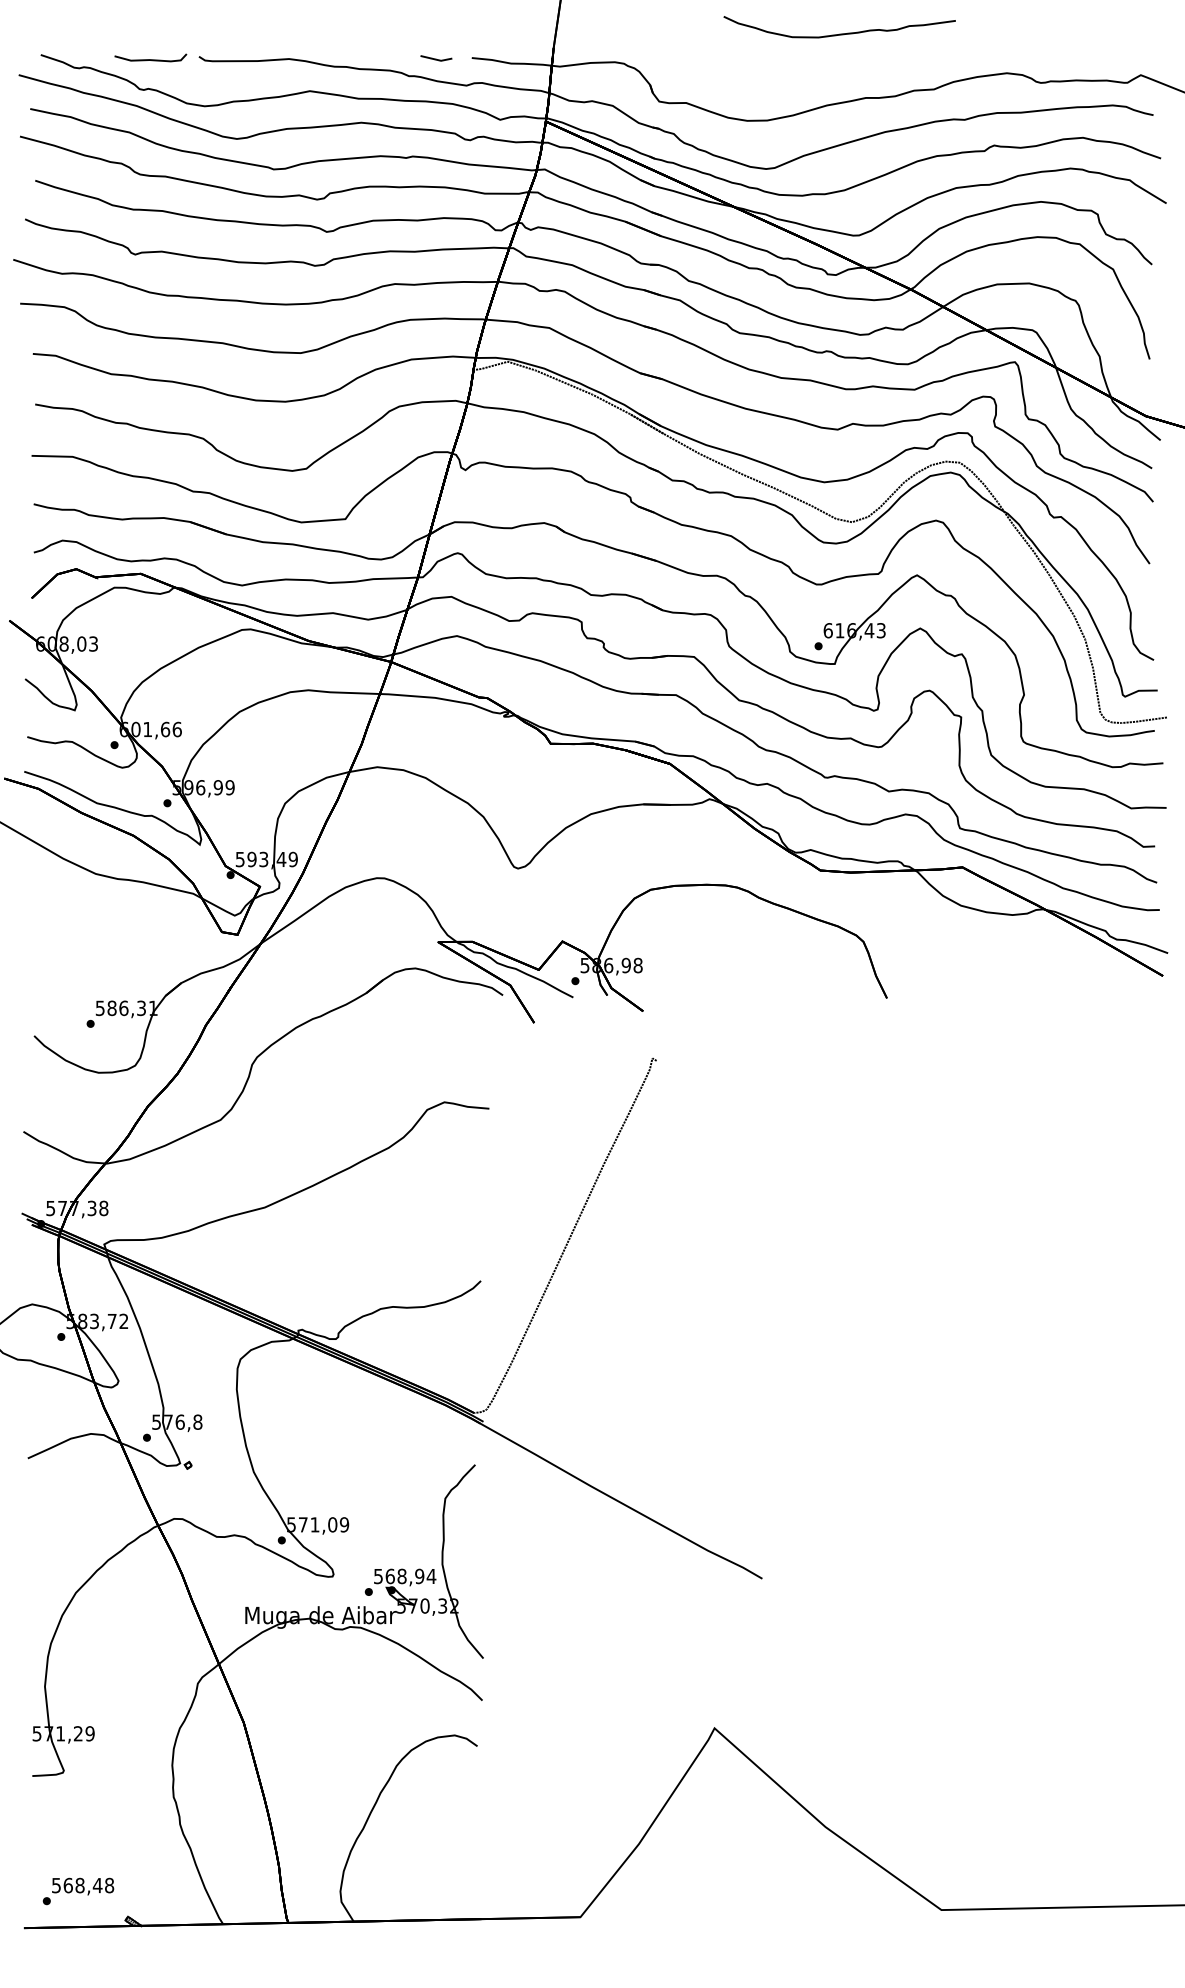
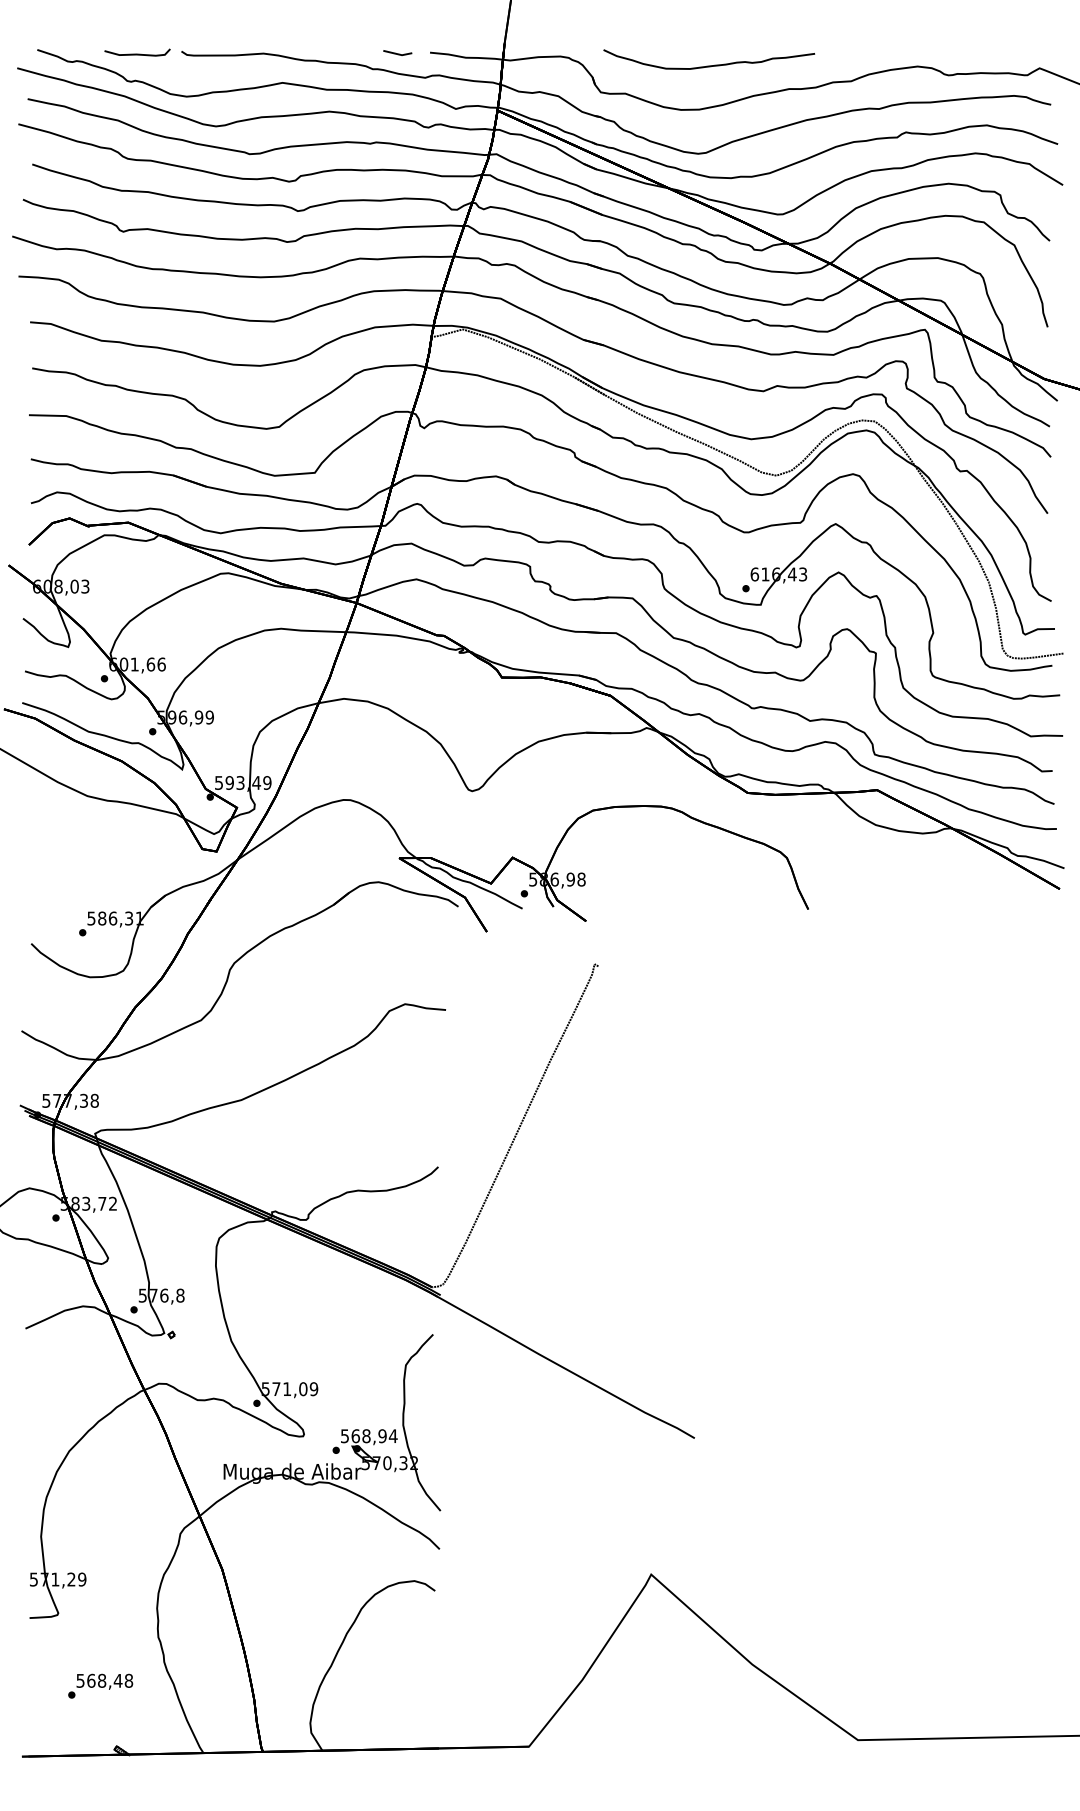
curve: (839, 33) -> (709, 65), moved
text: (78, 1890) -> (100, 1685), moved

